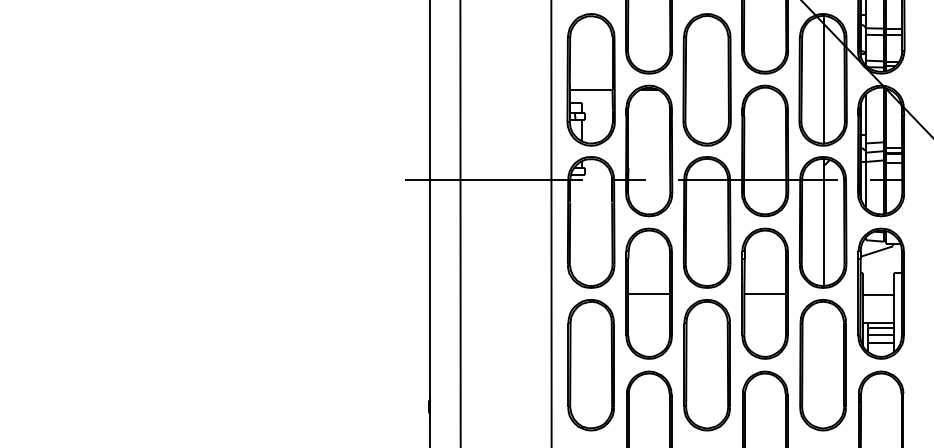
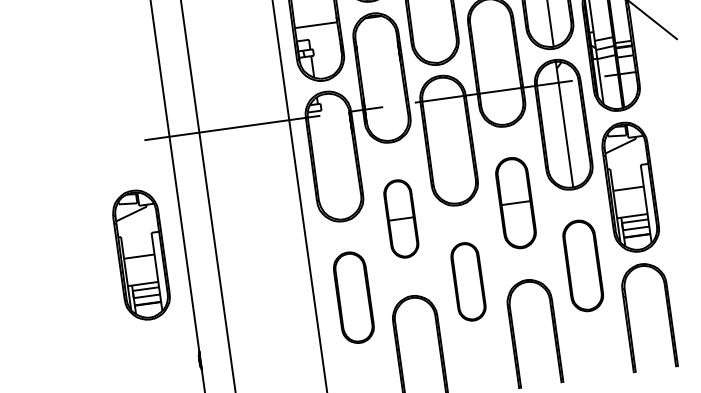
part: (385, 293) -> (140, 255), added
part: (648, 293) -> (400, 218), size x0.6
part: (764, 293) -> (515, 203), size x0.7
part: (590, 365) -> (353, 298), size x0.7
part: (706, 365) -> (467, 282), size x0.6
part: (822, 365) -> (582, 266), size x0.7

